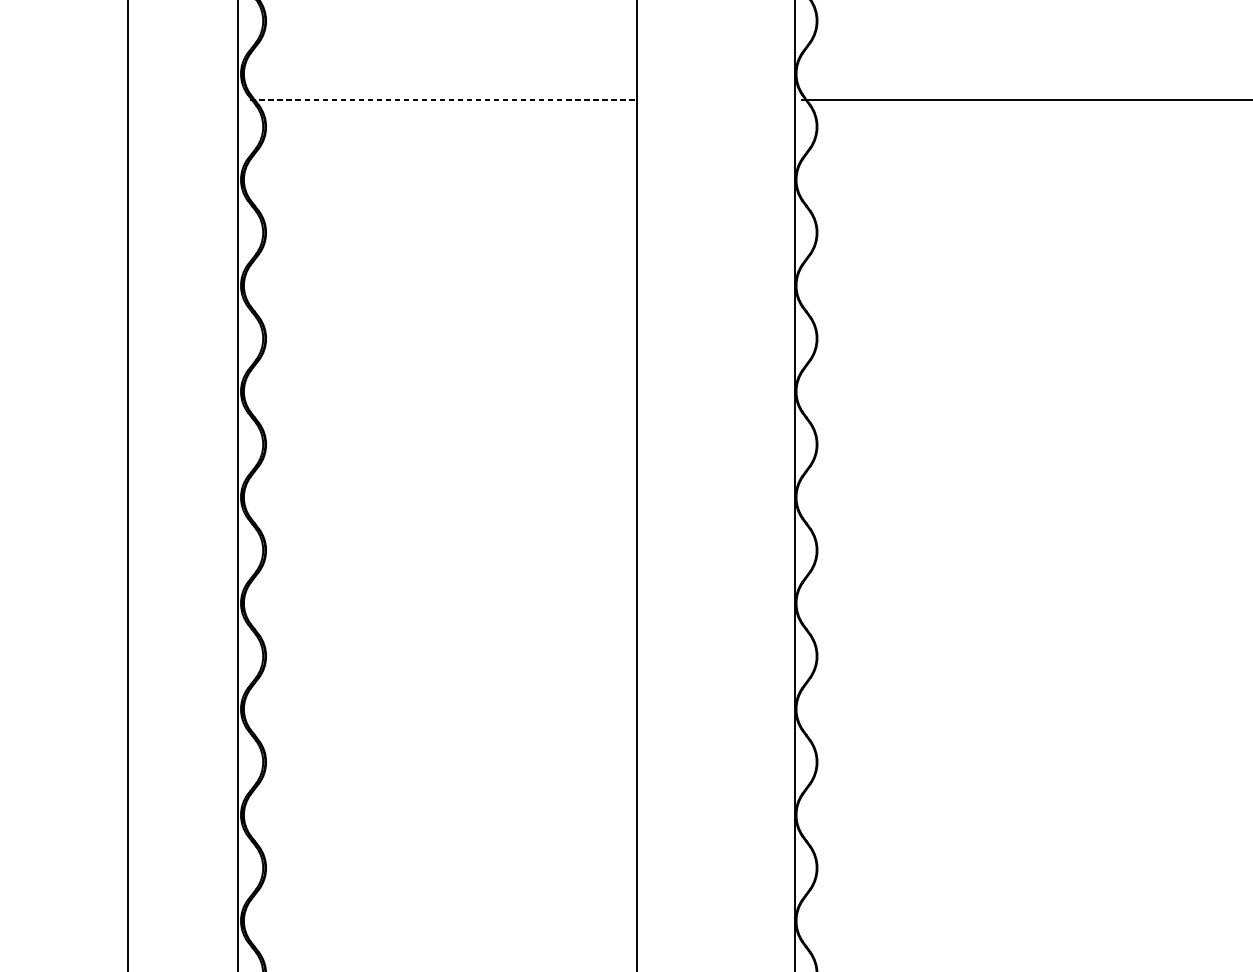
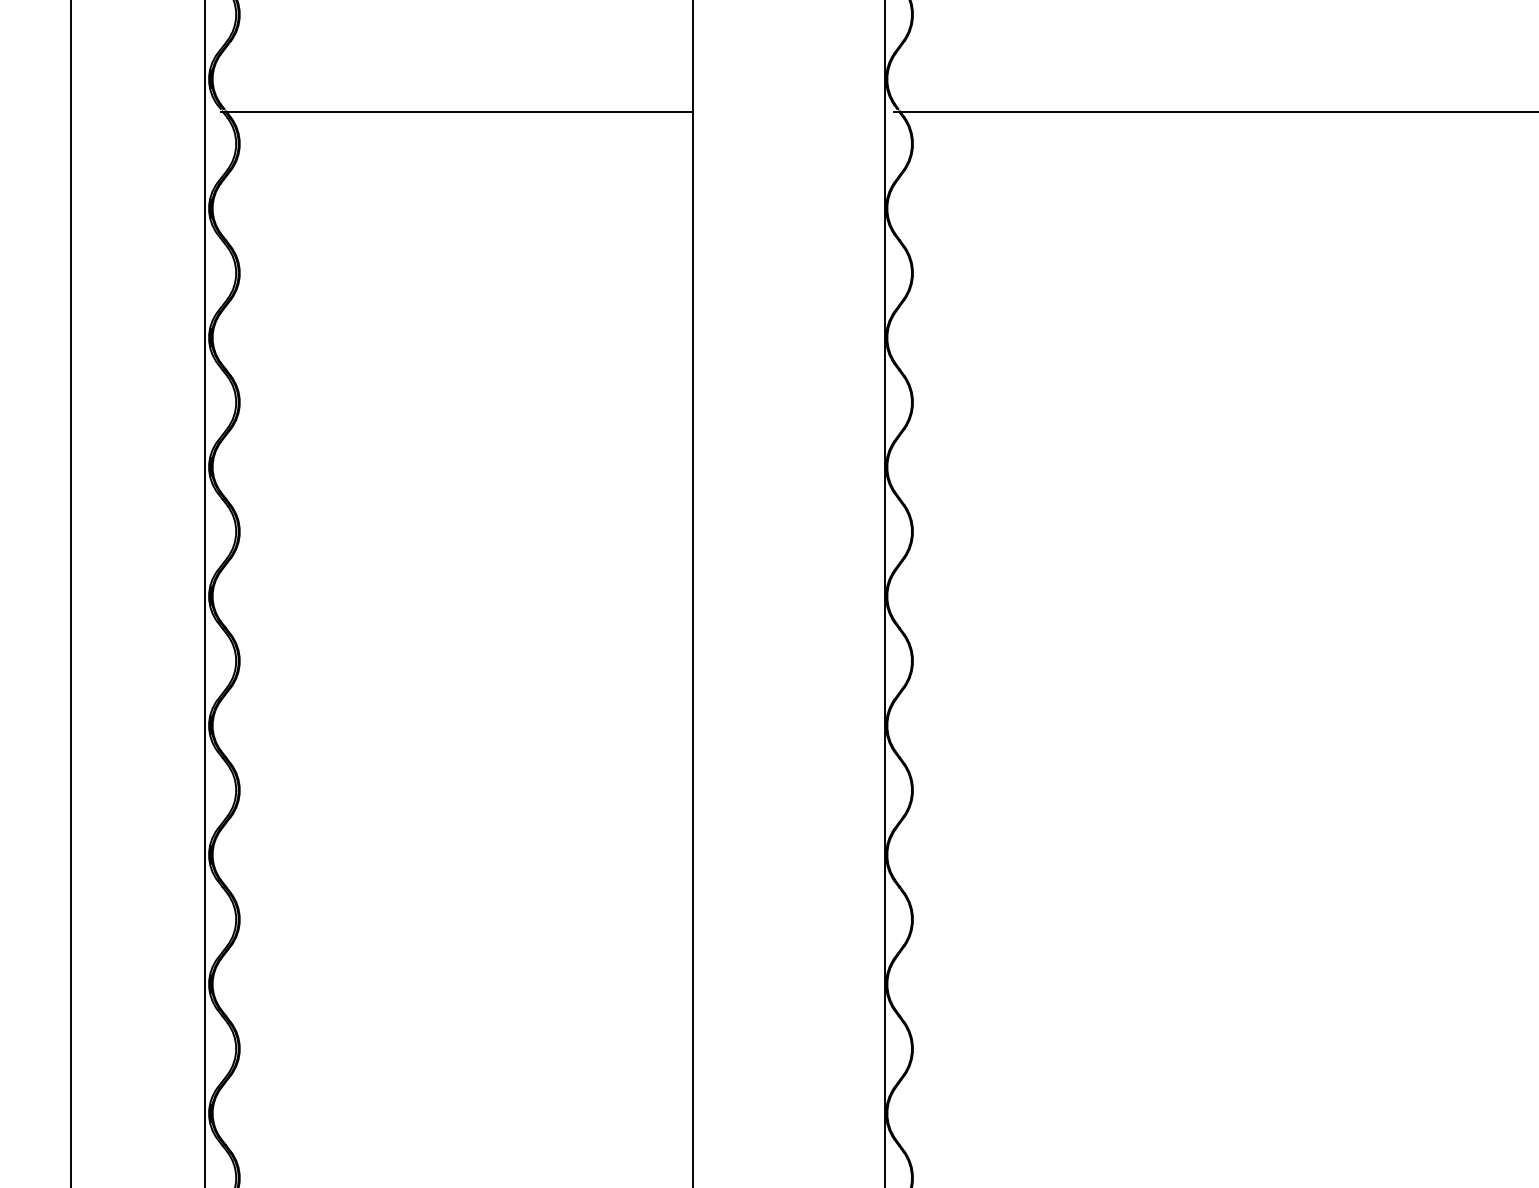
line: (443, 100) -> (456, 111), dashed -> solid

